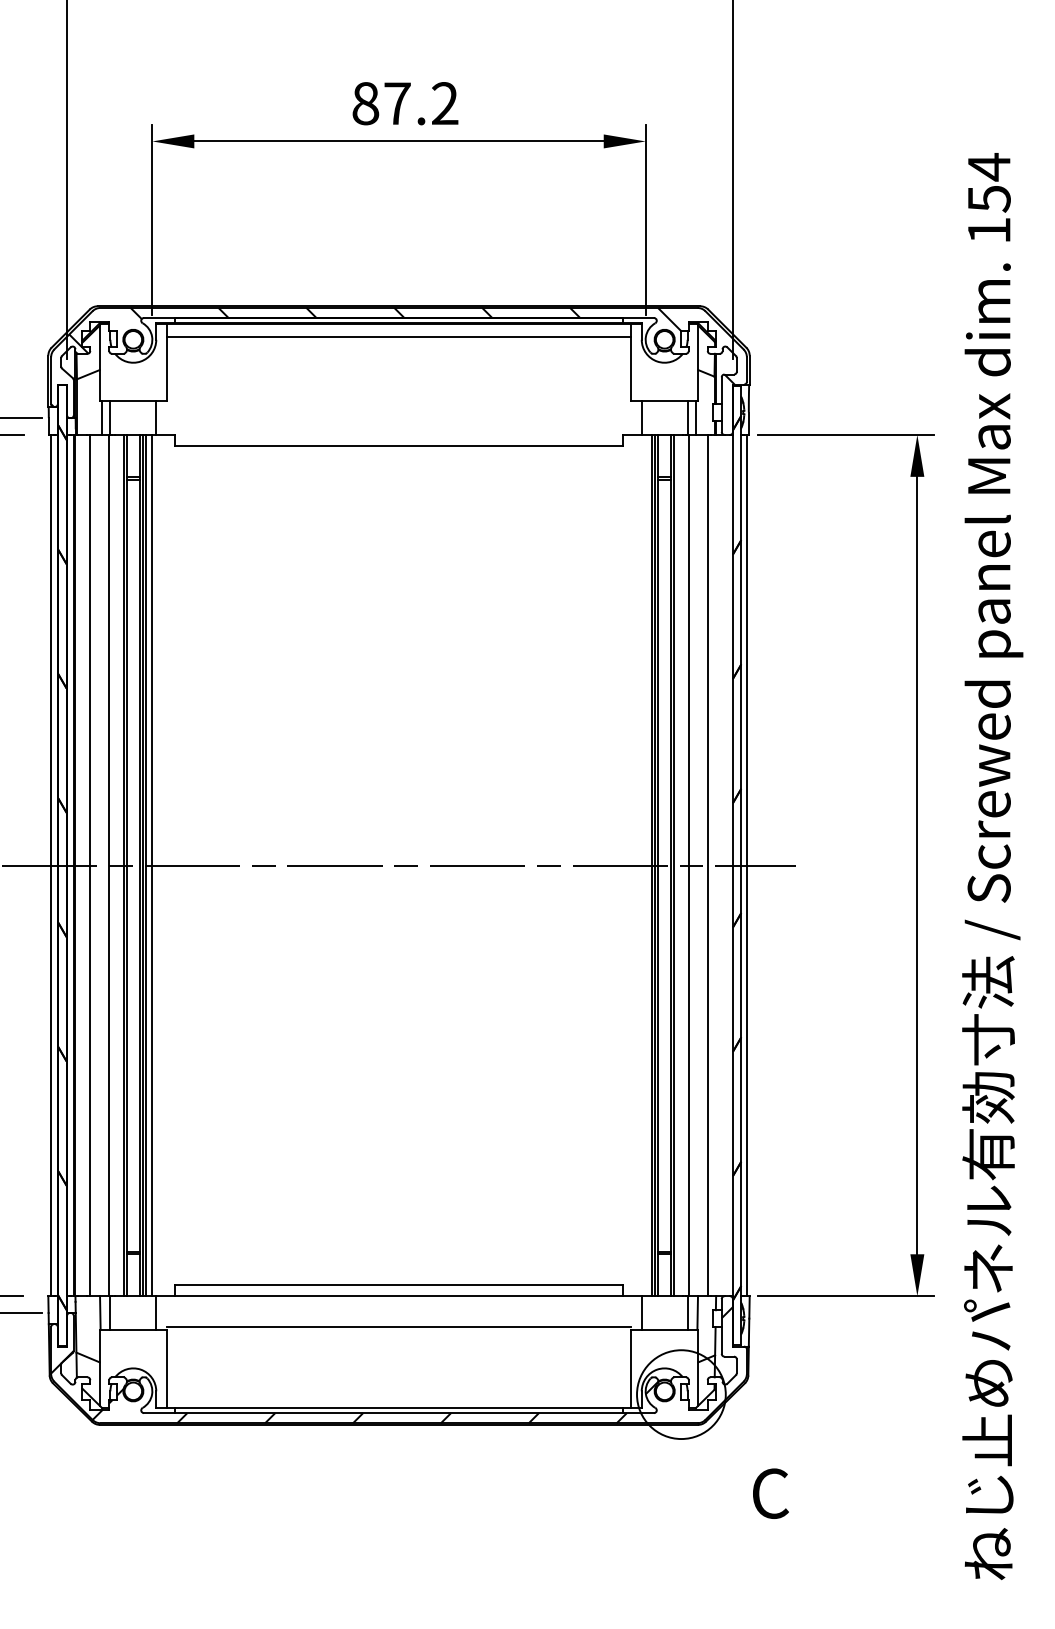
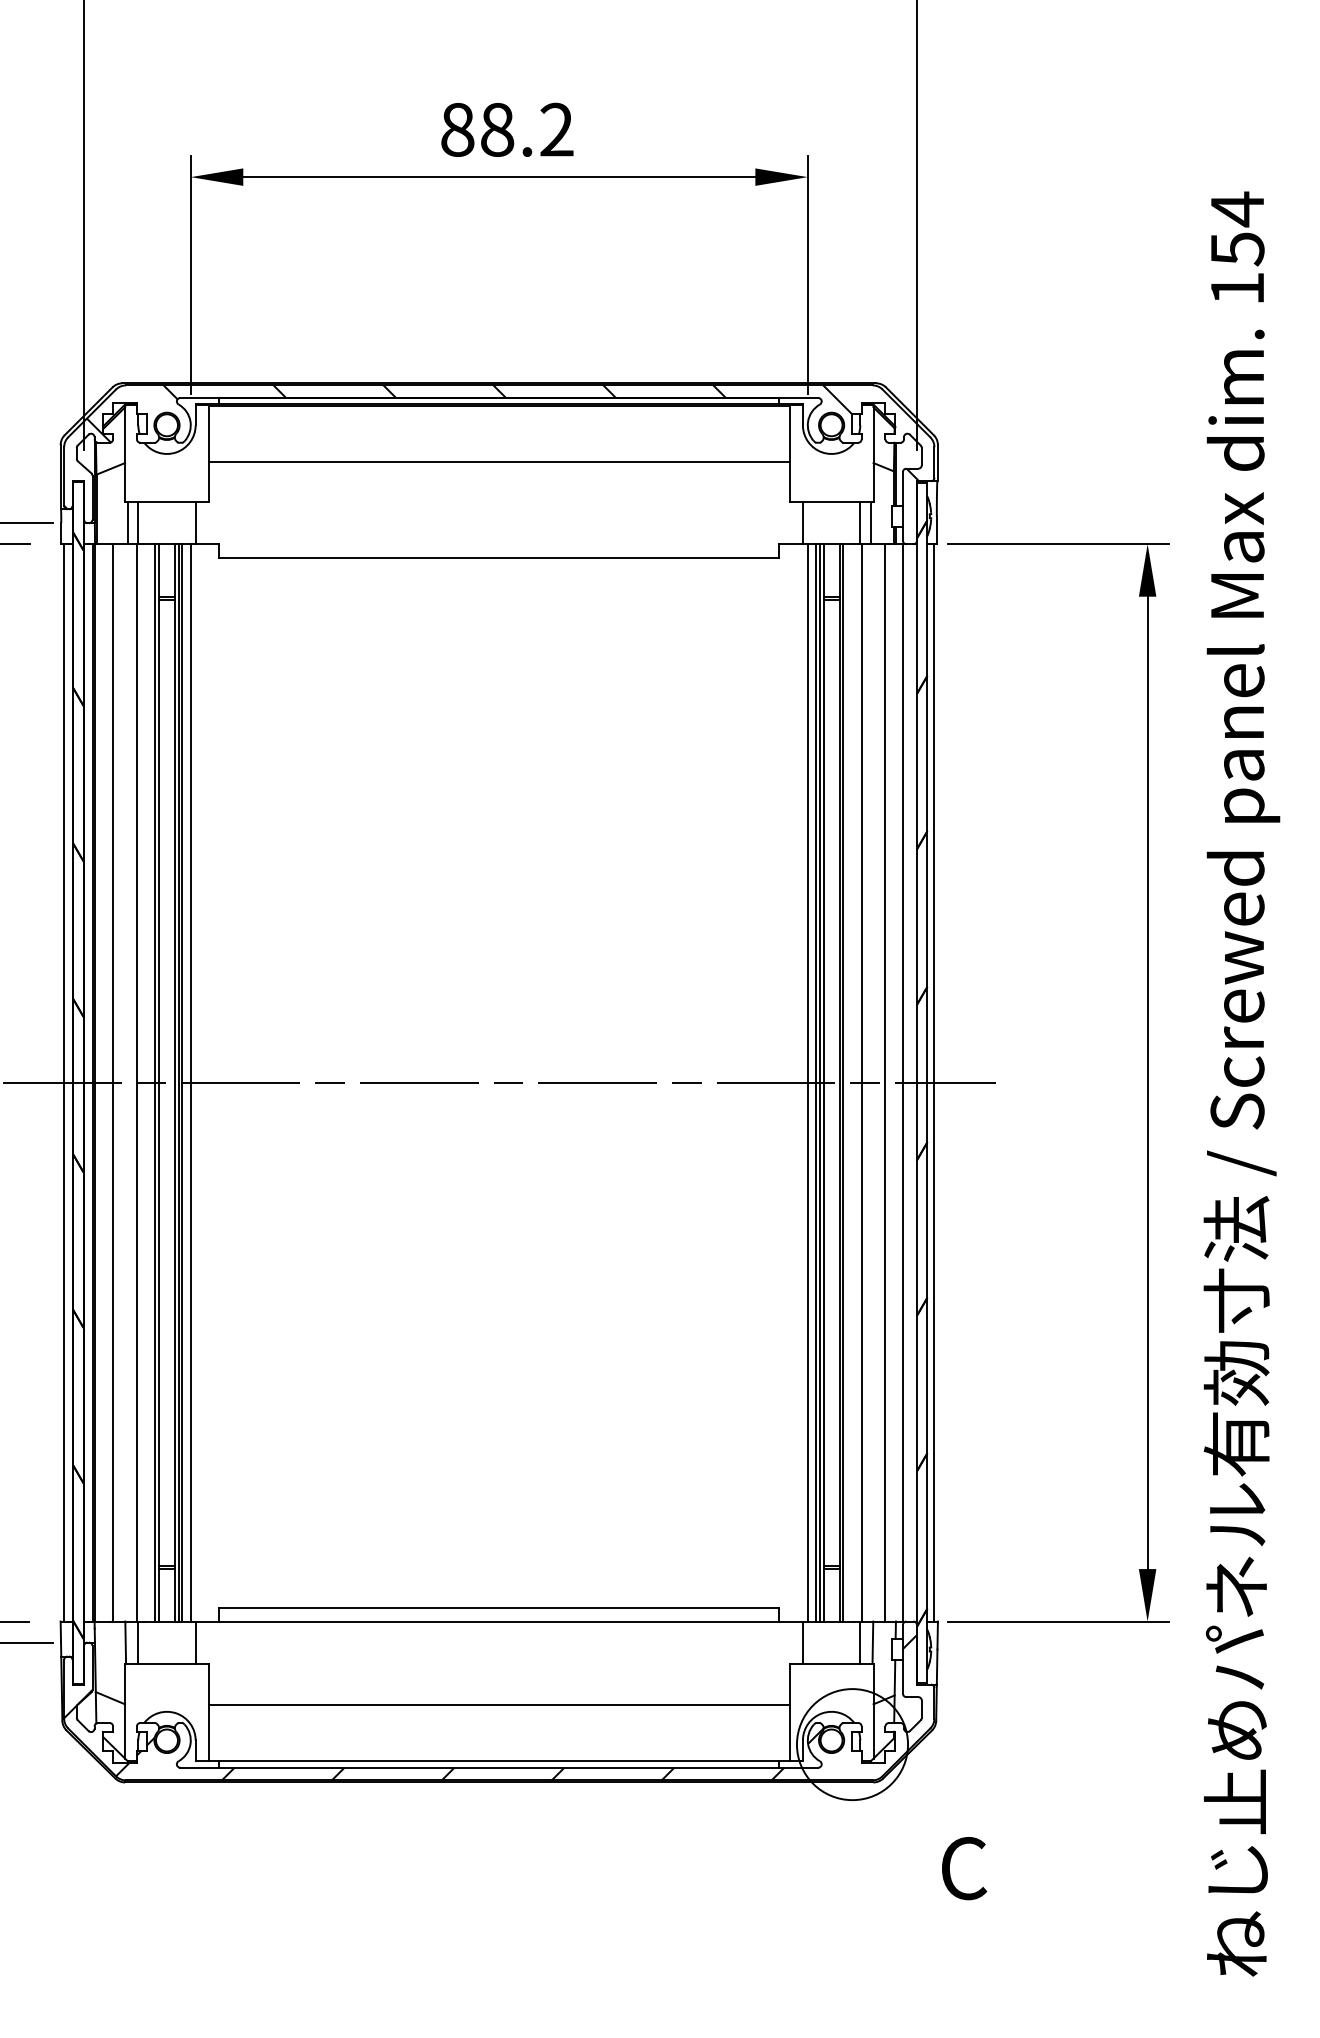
text: (397, 103) -> (497, 129), 87.2 -> 88.2
line: (398, 336) -> (498, 461), moved
line: (645, 865) -> (807, 1082), added
line: (721, 865) -> (902, 1082), added
line: (398, 1327) -> (498, 1705), moved

